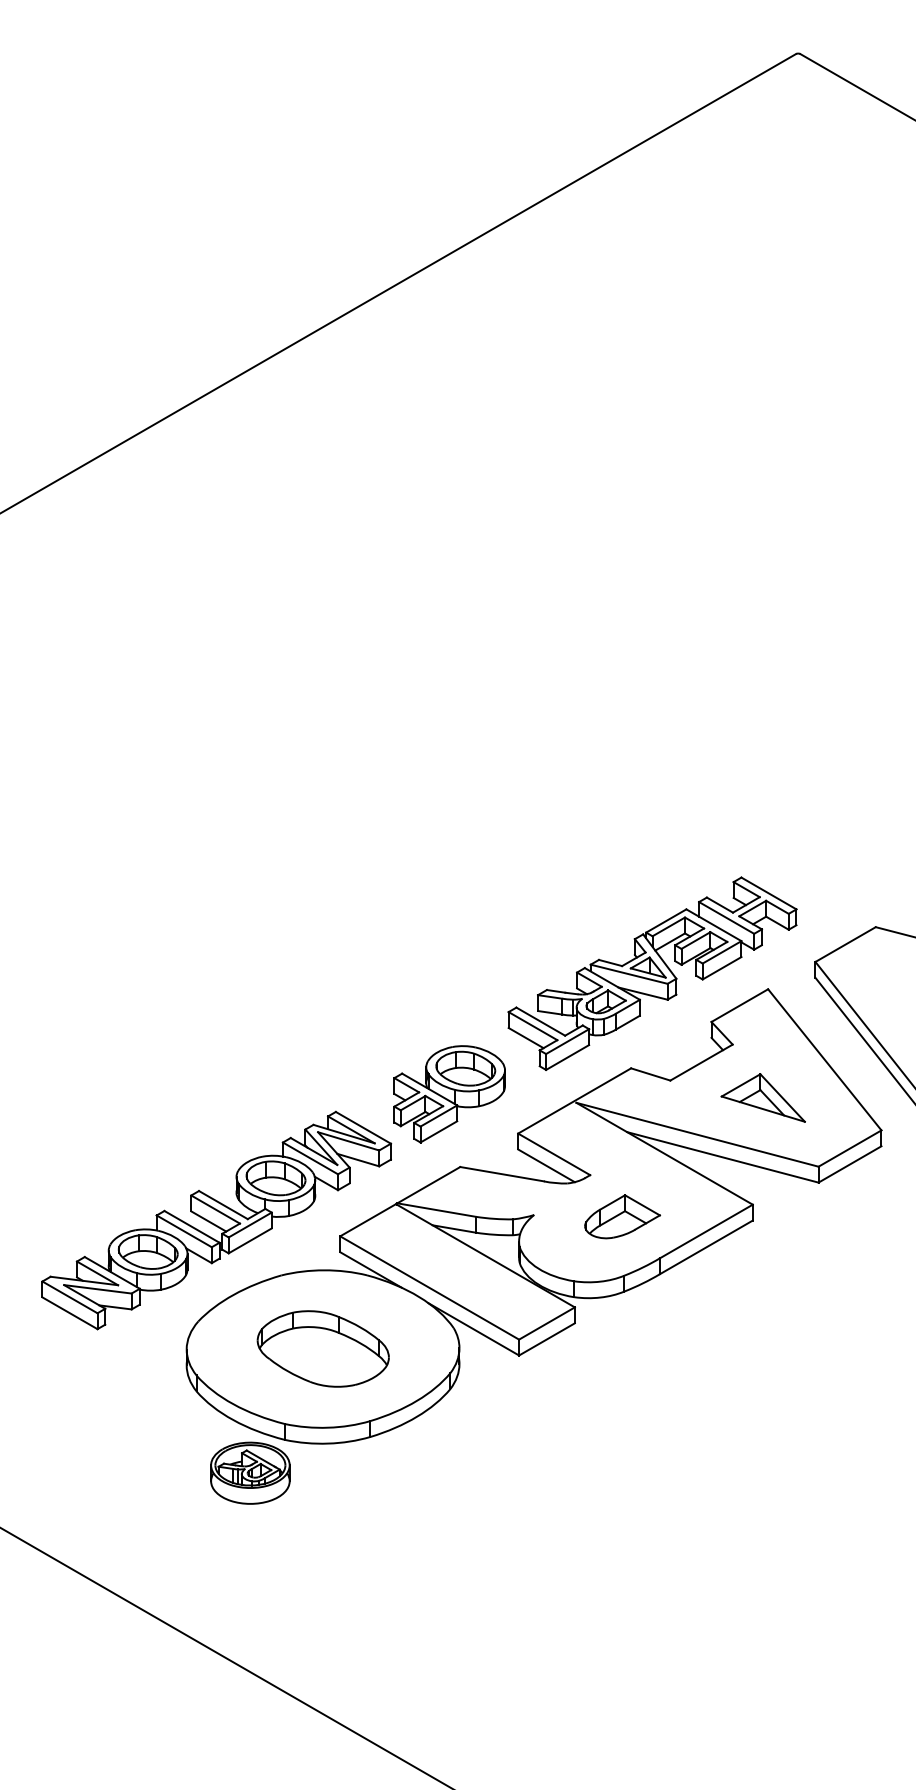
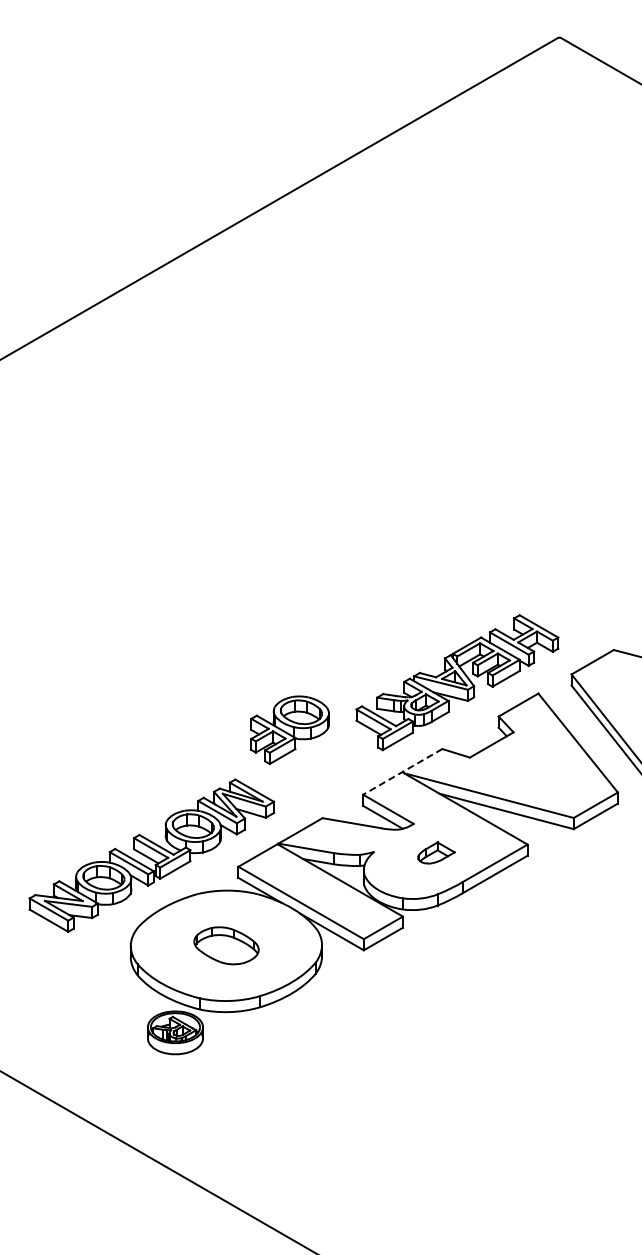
part: (448, 1094) -> (289, 730), moved
part: (762, 1097) -> (534, 769), removed
line: (574, 1100) -> (402, 771), solid -> dashed
part: (622, 1215) -> (436, 852), size x0.7
part: (323, 1348) -> (226, 945), size x0.7

